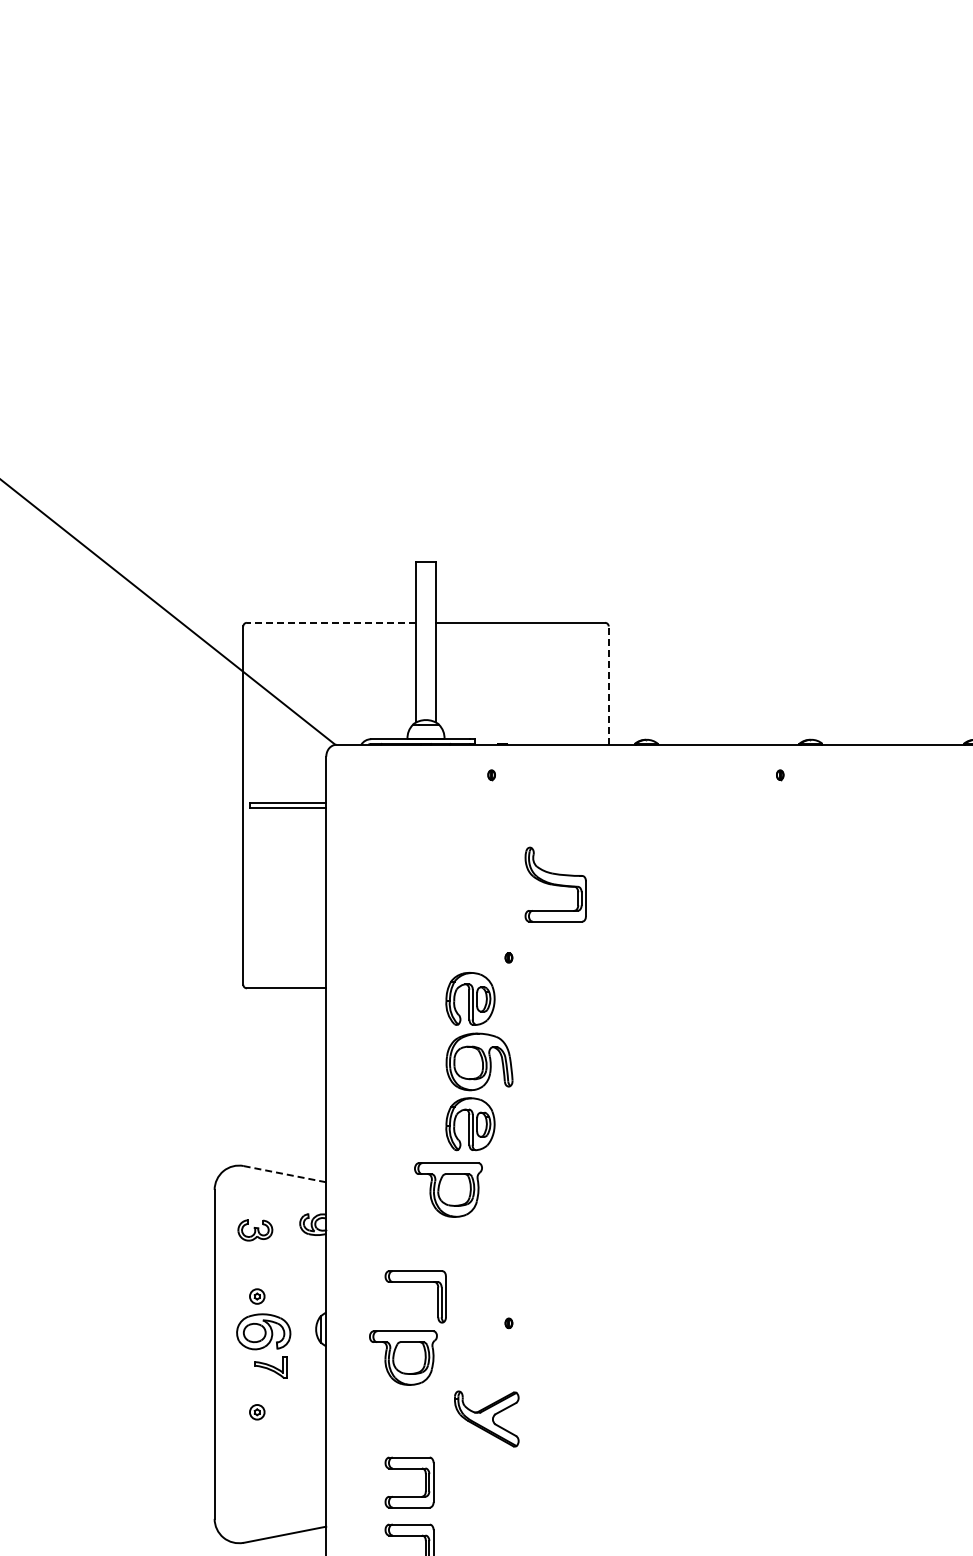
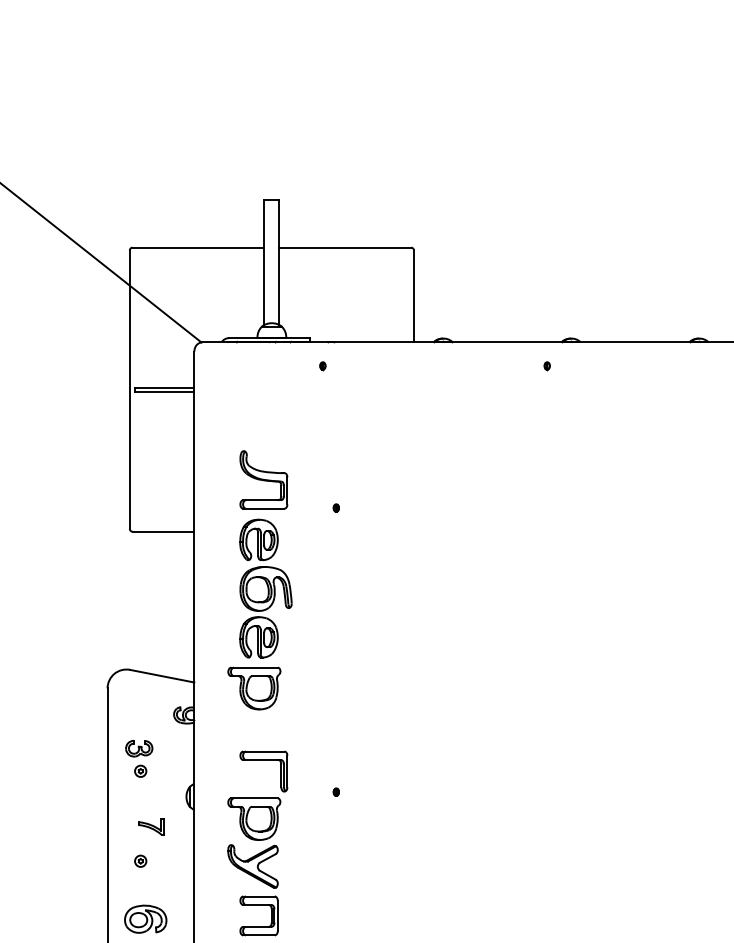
line: (331, 622) -> (198, 247), dashed -> solid
line: (608, 685) -> (413, 296), dashed -> solid
part: (555, 884) -> (263, 479), moved
part: (479, 1061) -> (266, 588), moved
line: (285, 1174) -> (162, 676), dashed -> solid
part: (448, 1189) -> (254, 688), moved
part: (255, 1230) -> (139, 748), moved
part: (263, 1331) -> (145, 918), moved
part: (486, 1418) -> (252, 866), moved

